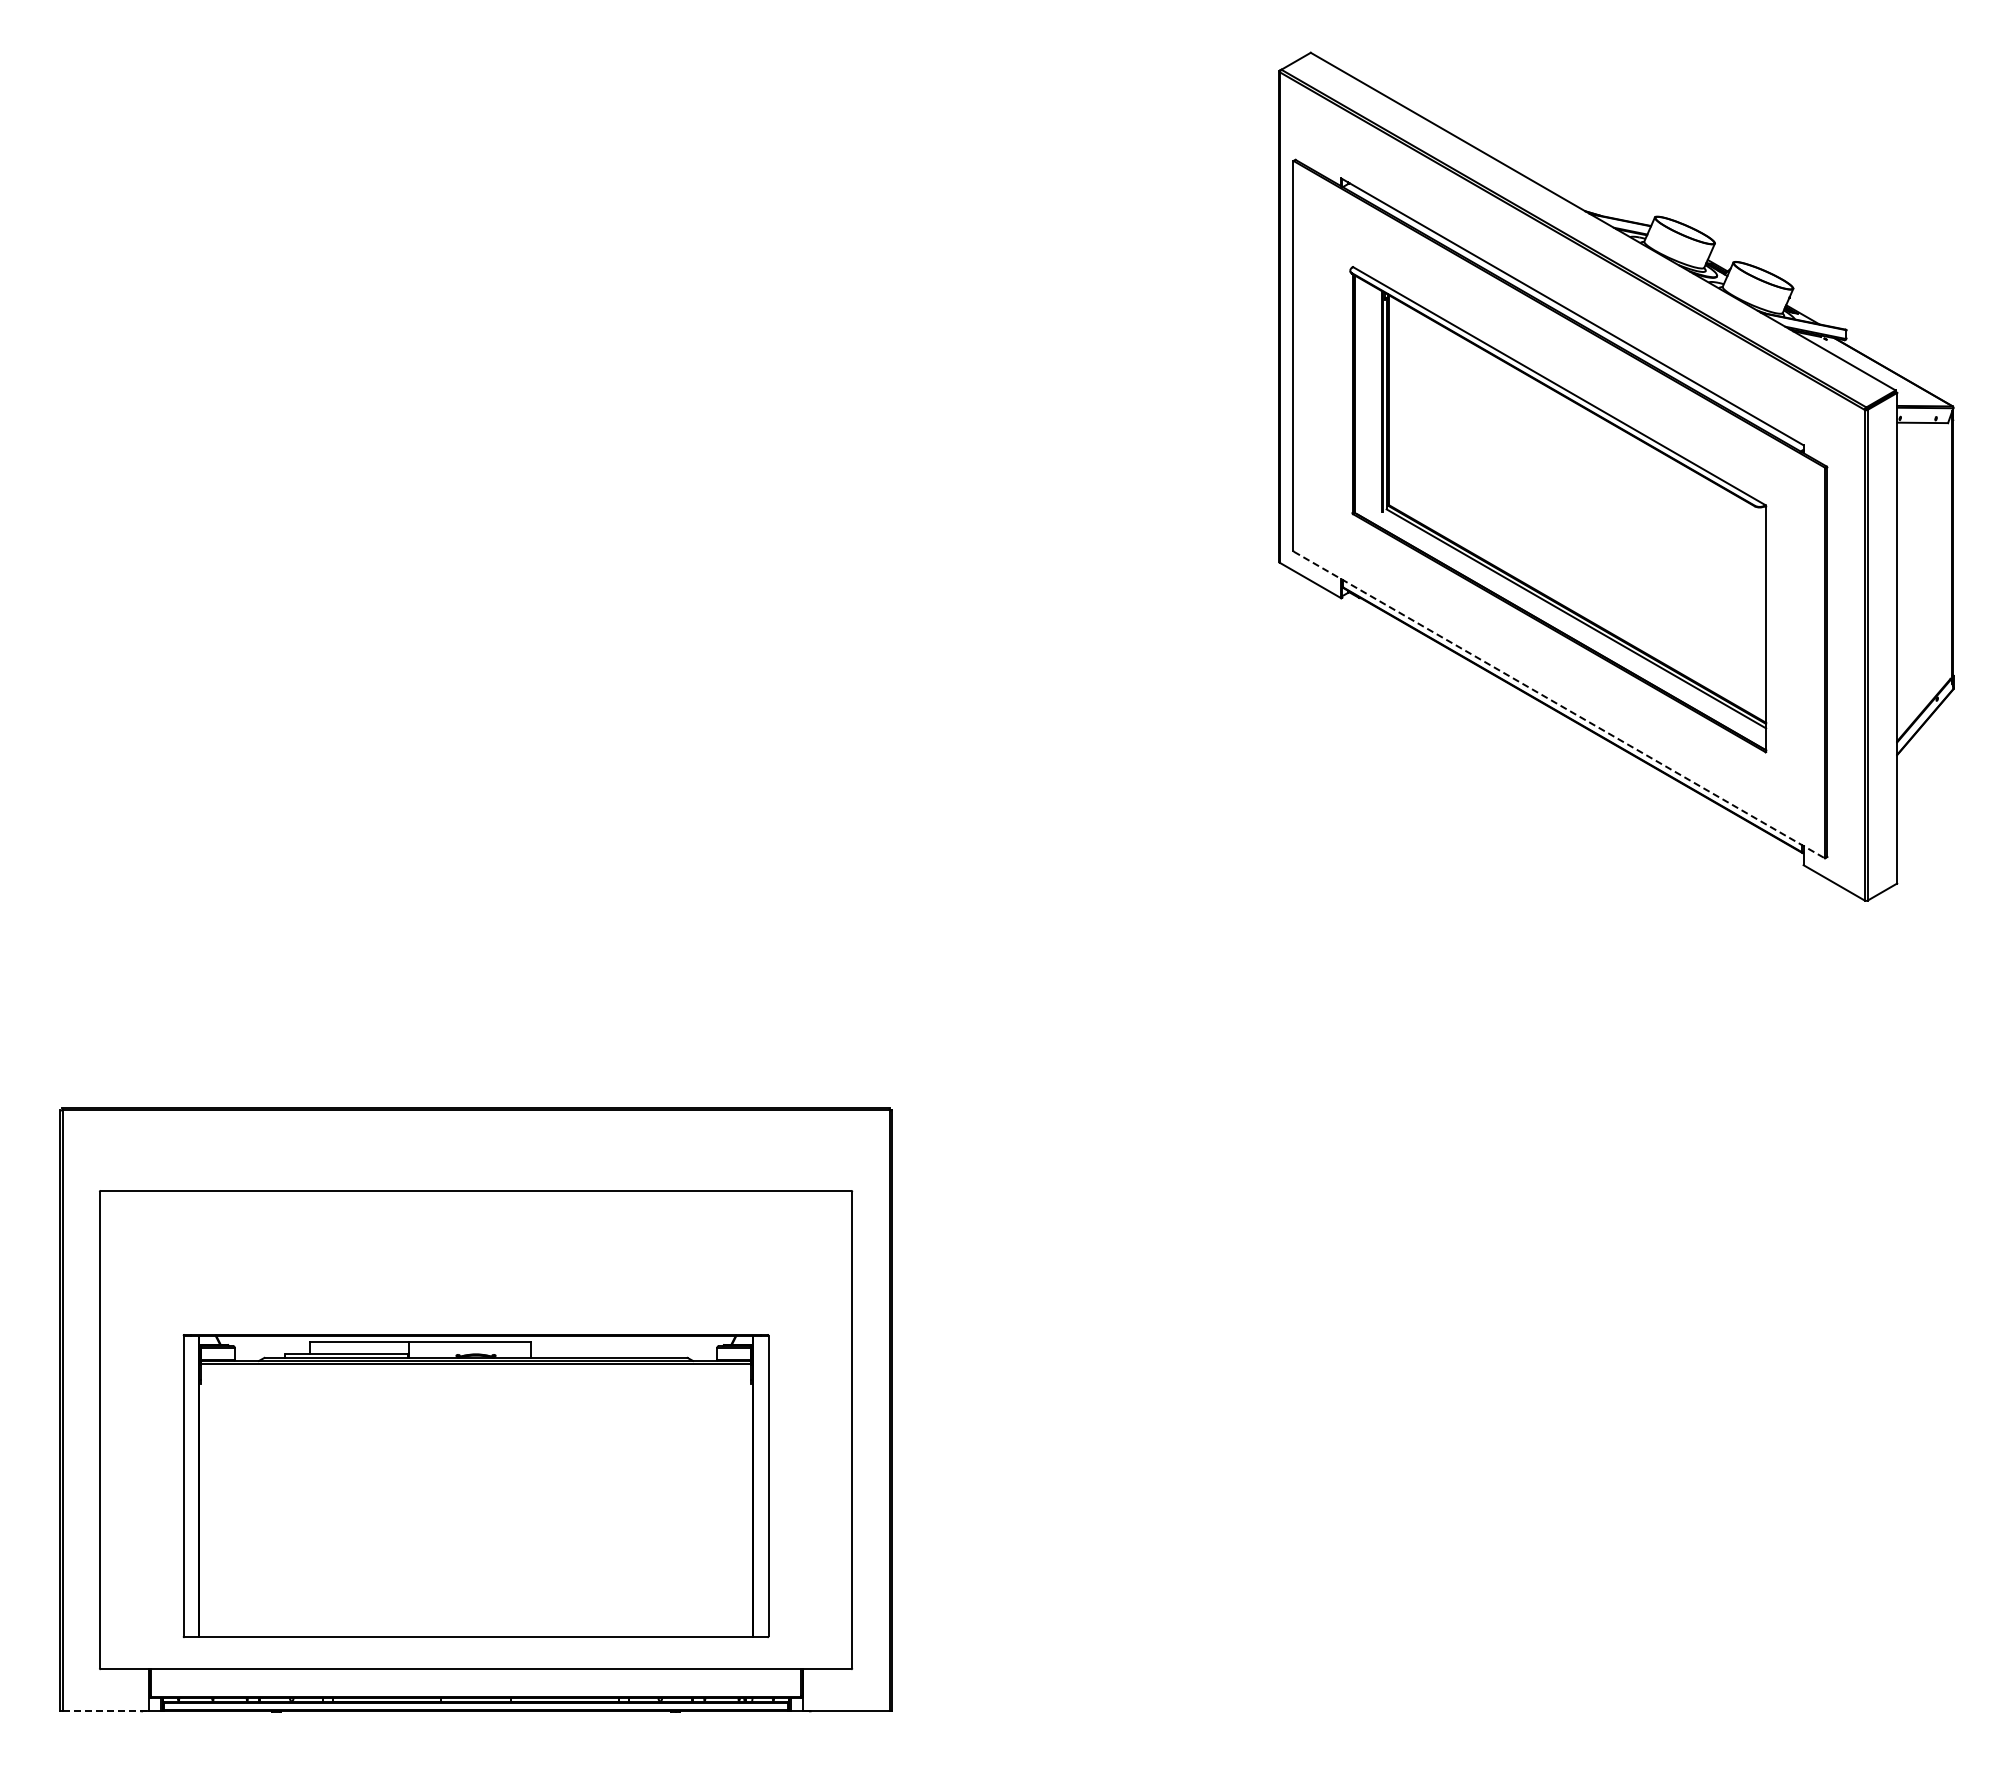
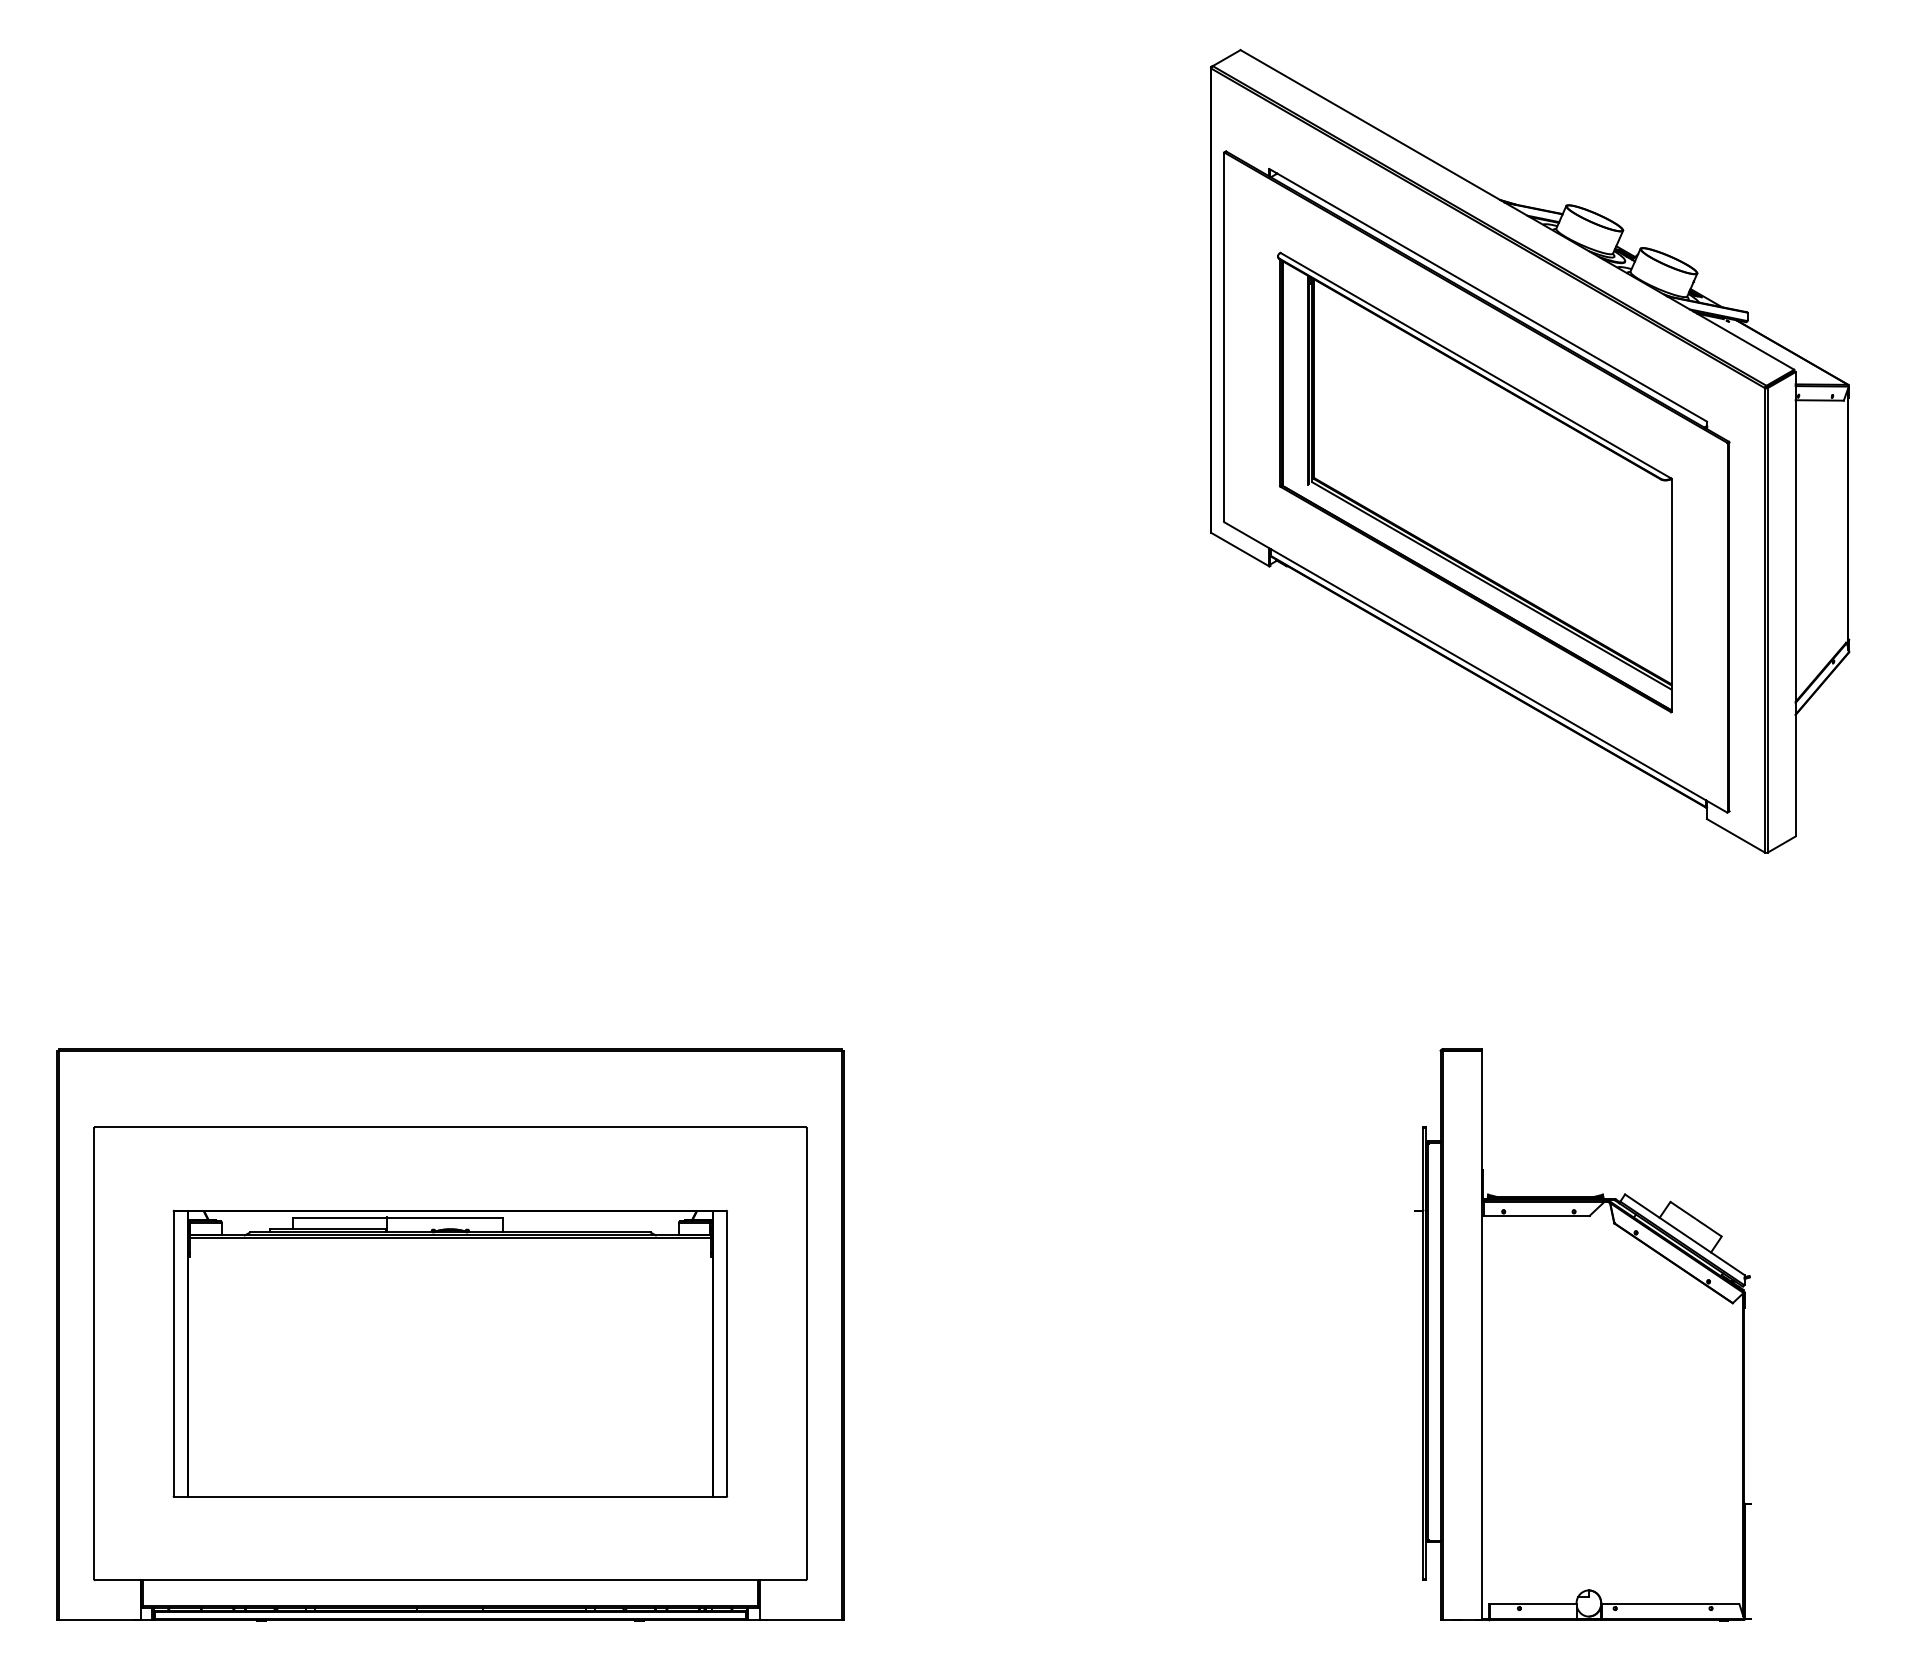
line: (1559, 704) -> (1475, 667), dashed -> solid
part: (1672, 1409) -> (1582, 1334), added
part: (475, 1486) -> (449, 1354), moved
line: (106, 1711) -> (100, 1620), dashed -> solid

